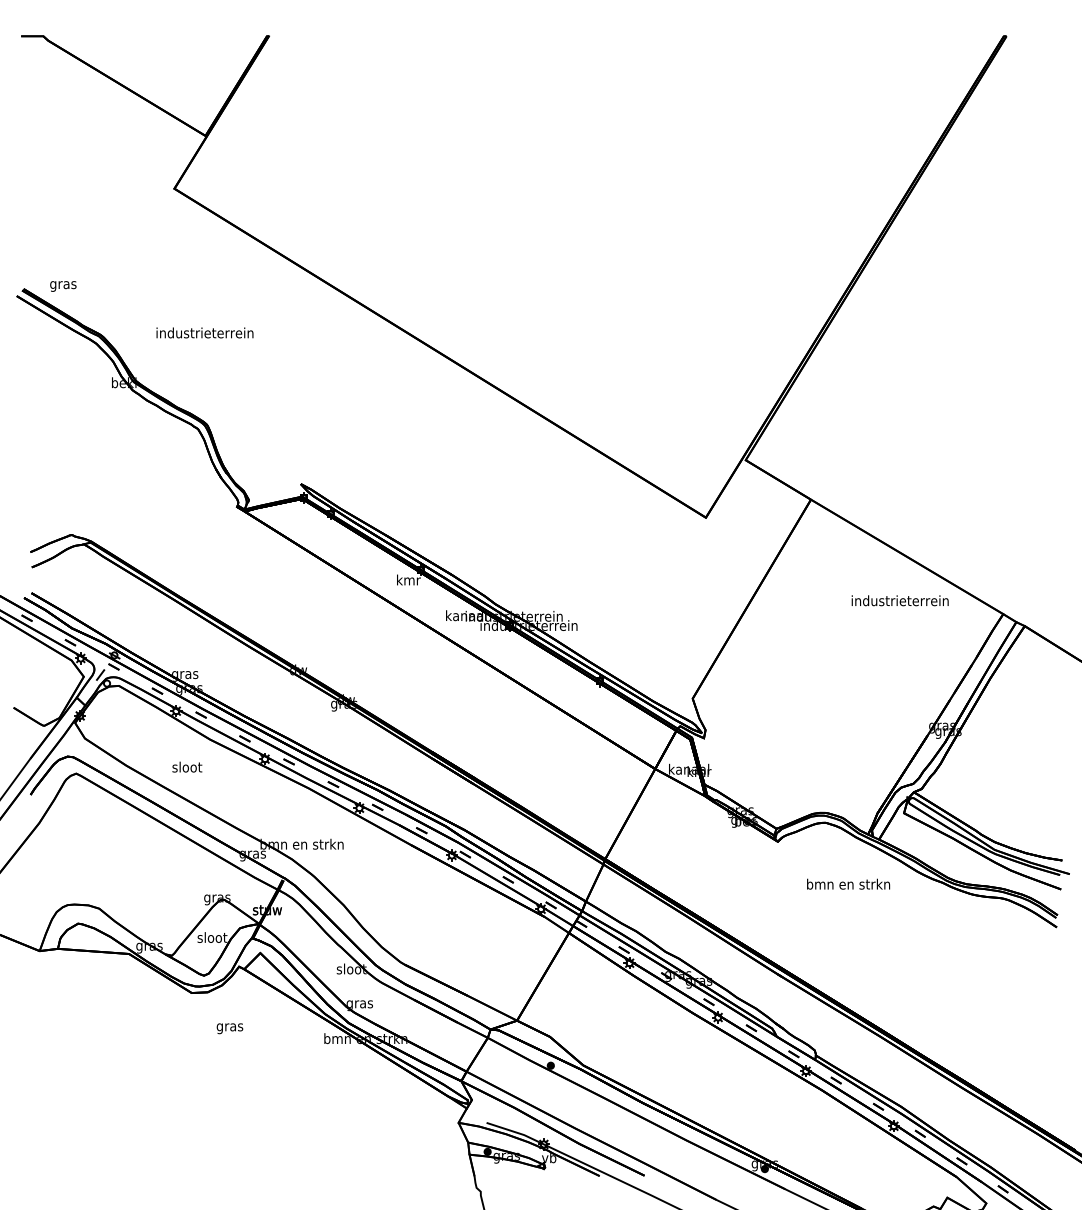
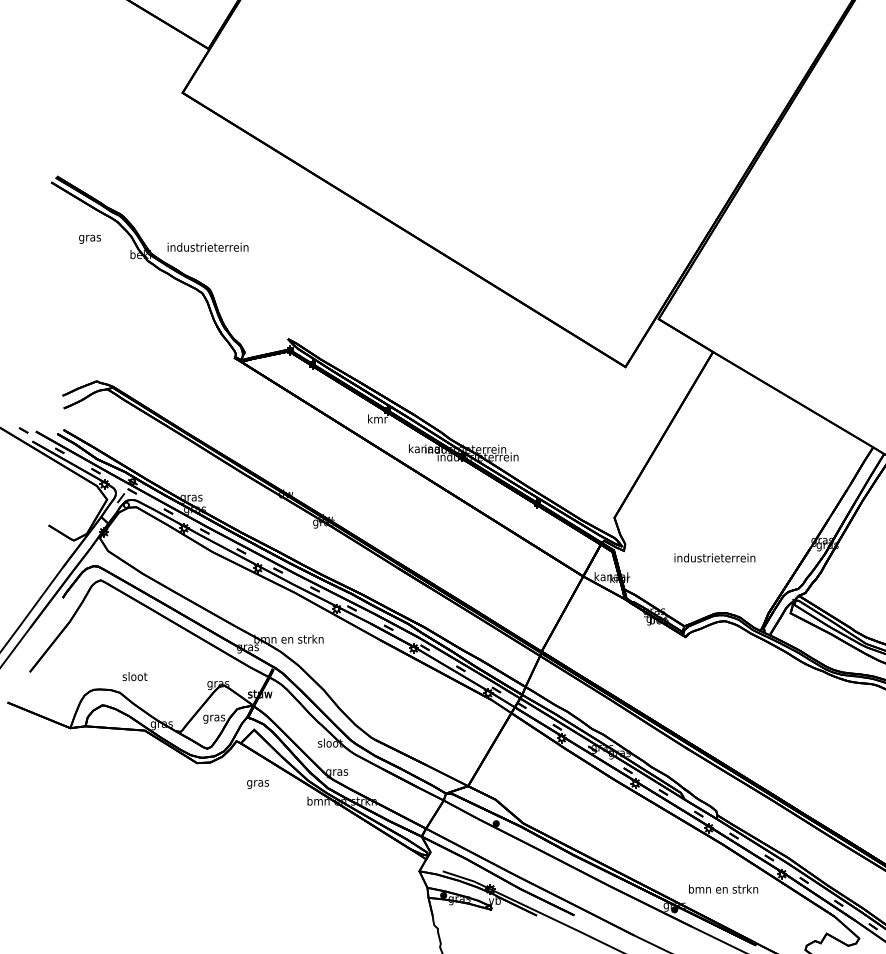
text: (63, 286) -> (90, 239), moved
text: (204, 332) -> (207, 246), moved
text: (899, 600) -> (714, 557), moved
text: (187, 766) -> (135, 676), moved
text: (848, 883) -> (723, 888), moved
text: (212, 938) -> (214, 717), sloot -> gras
text: (229, 1028) -> (257, 784), moved

